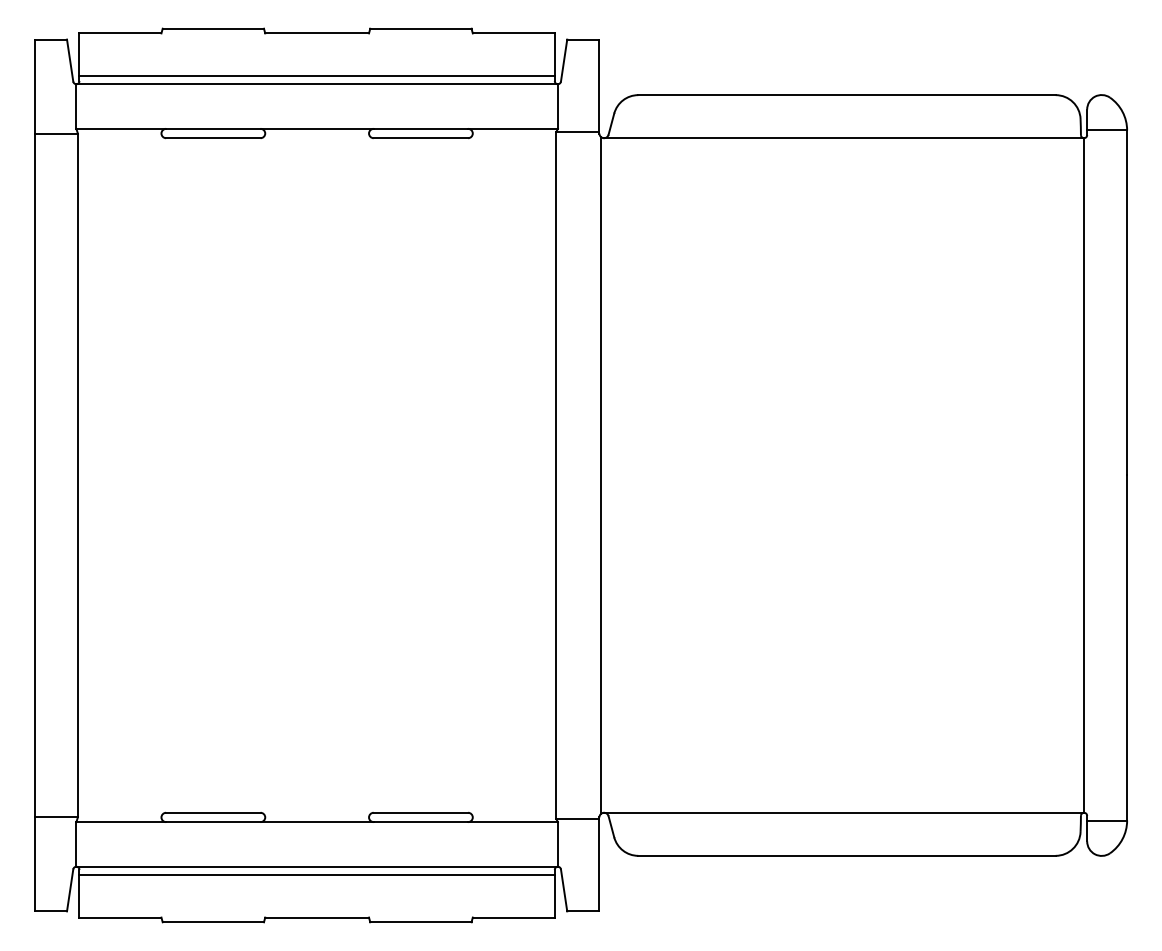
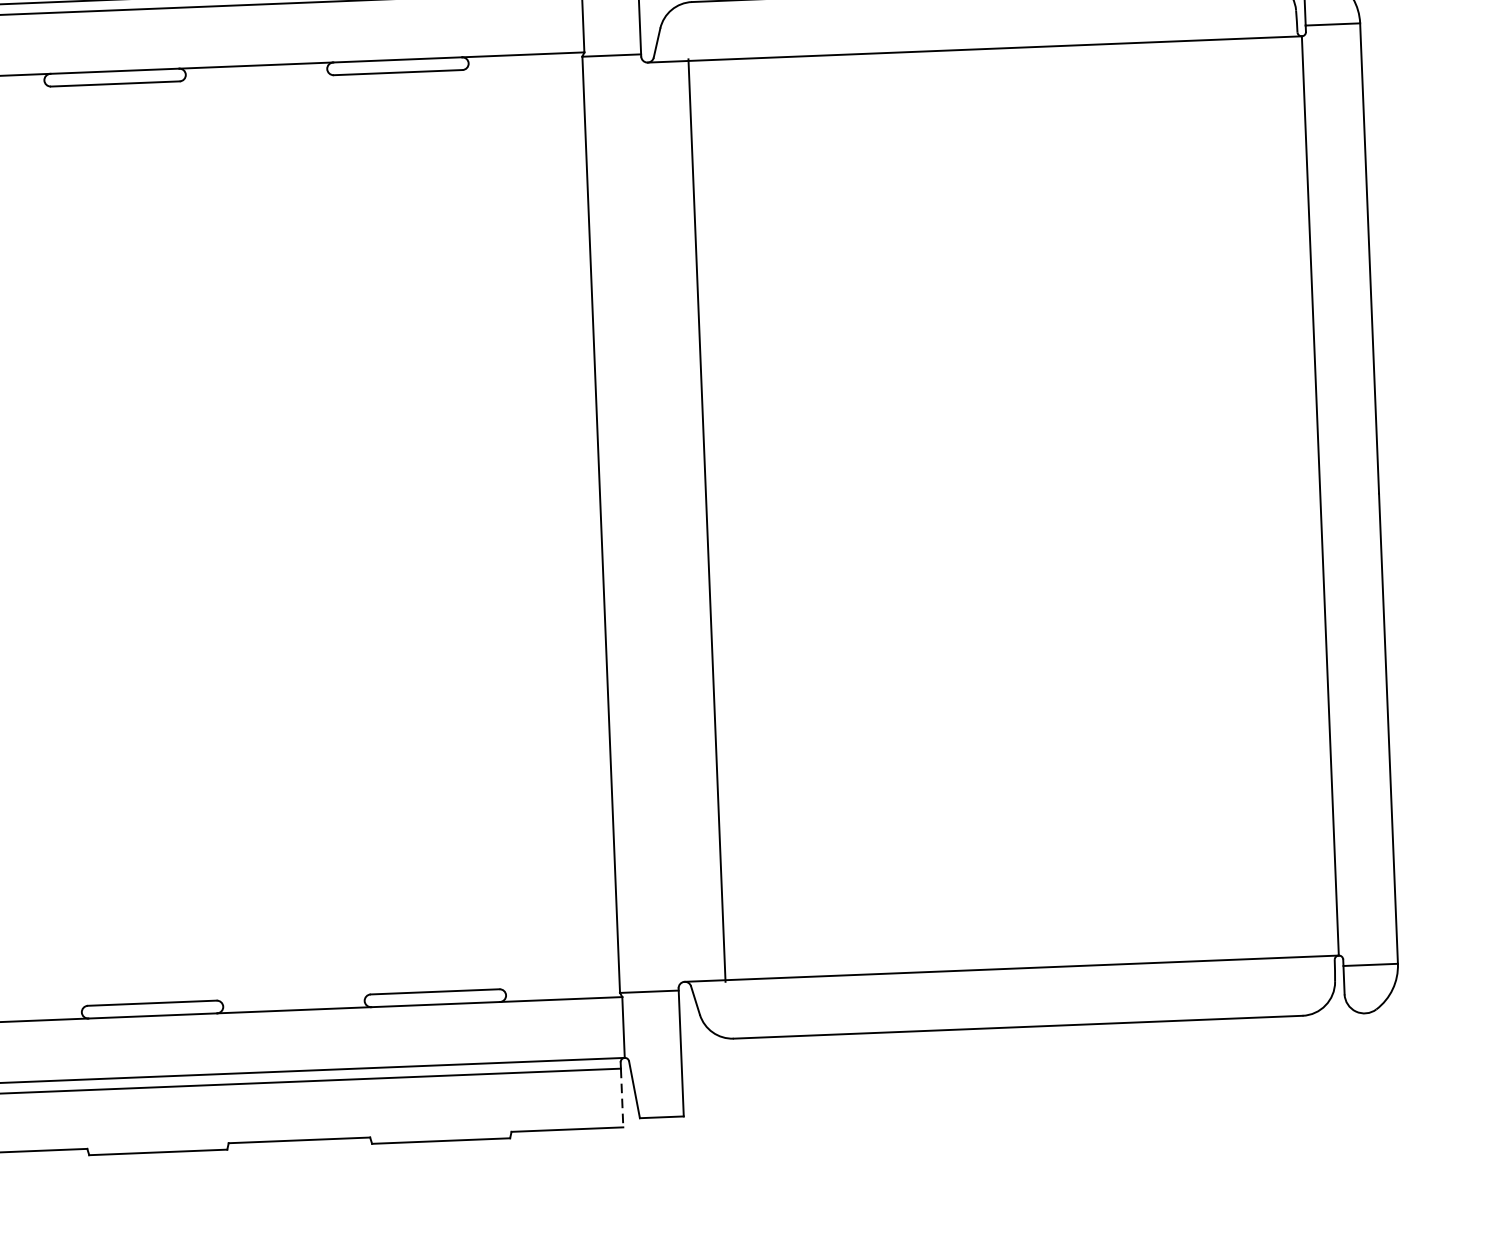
line: (600, 475) -> (706, 520), moved
line: (554, 896) -> (621, 1098), solid -> dashed

